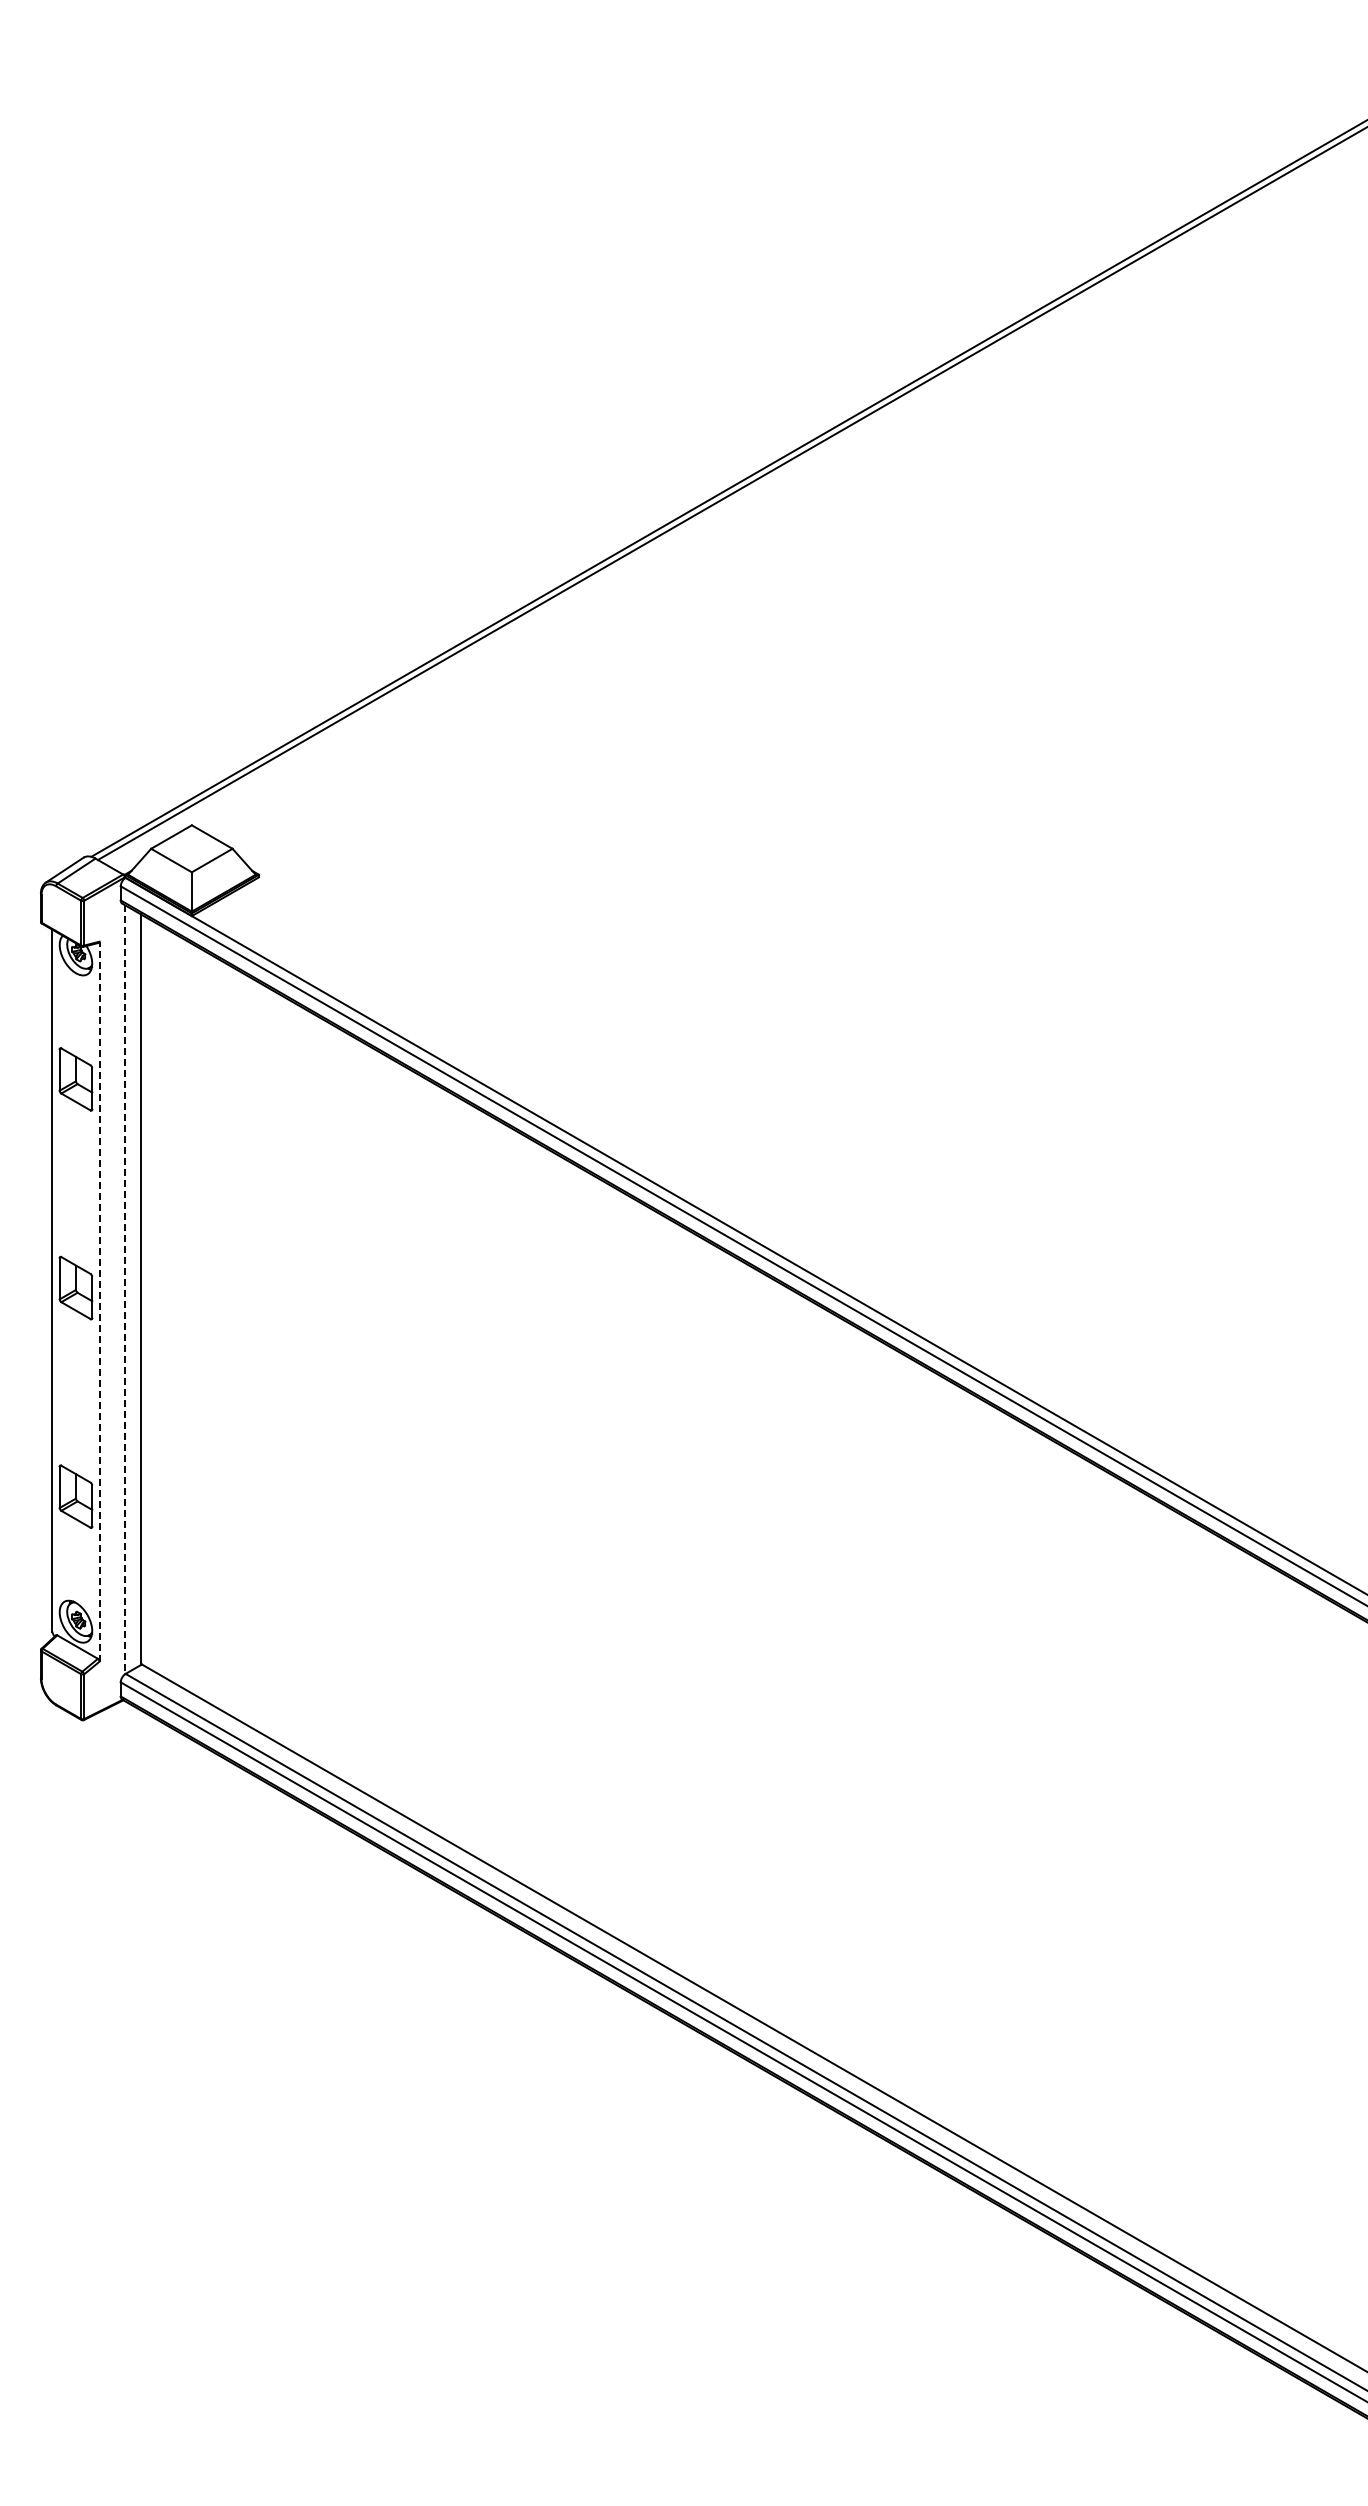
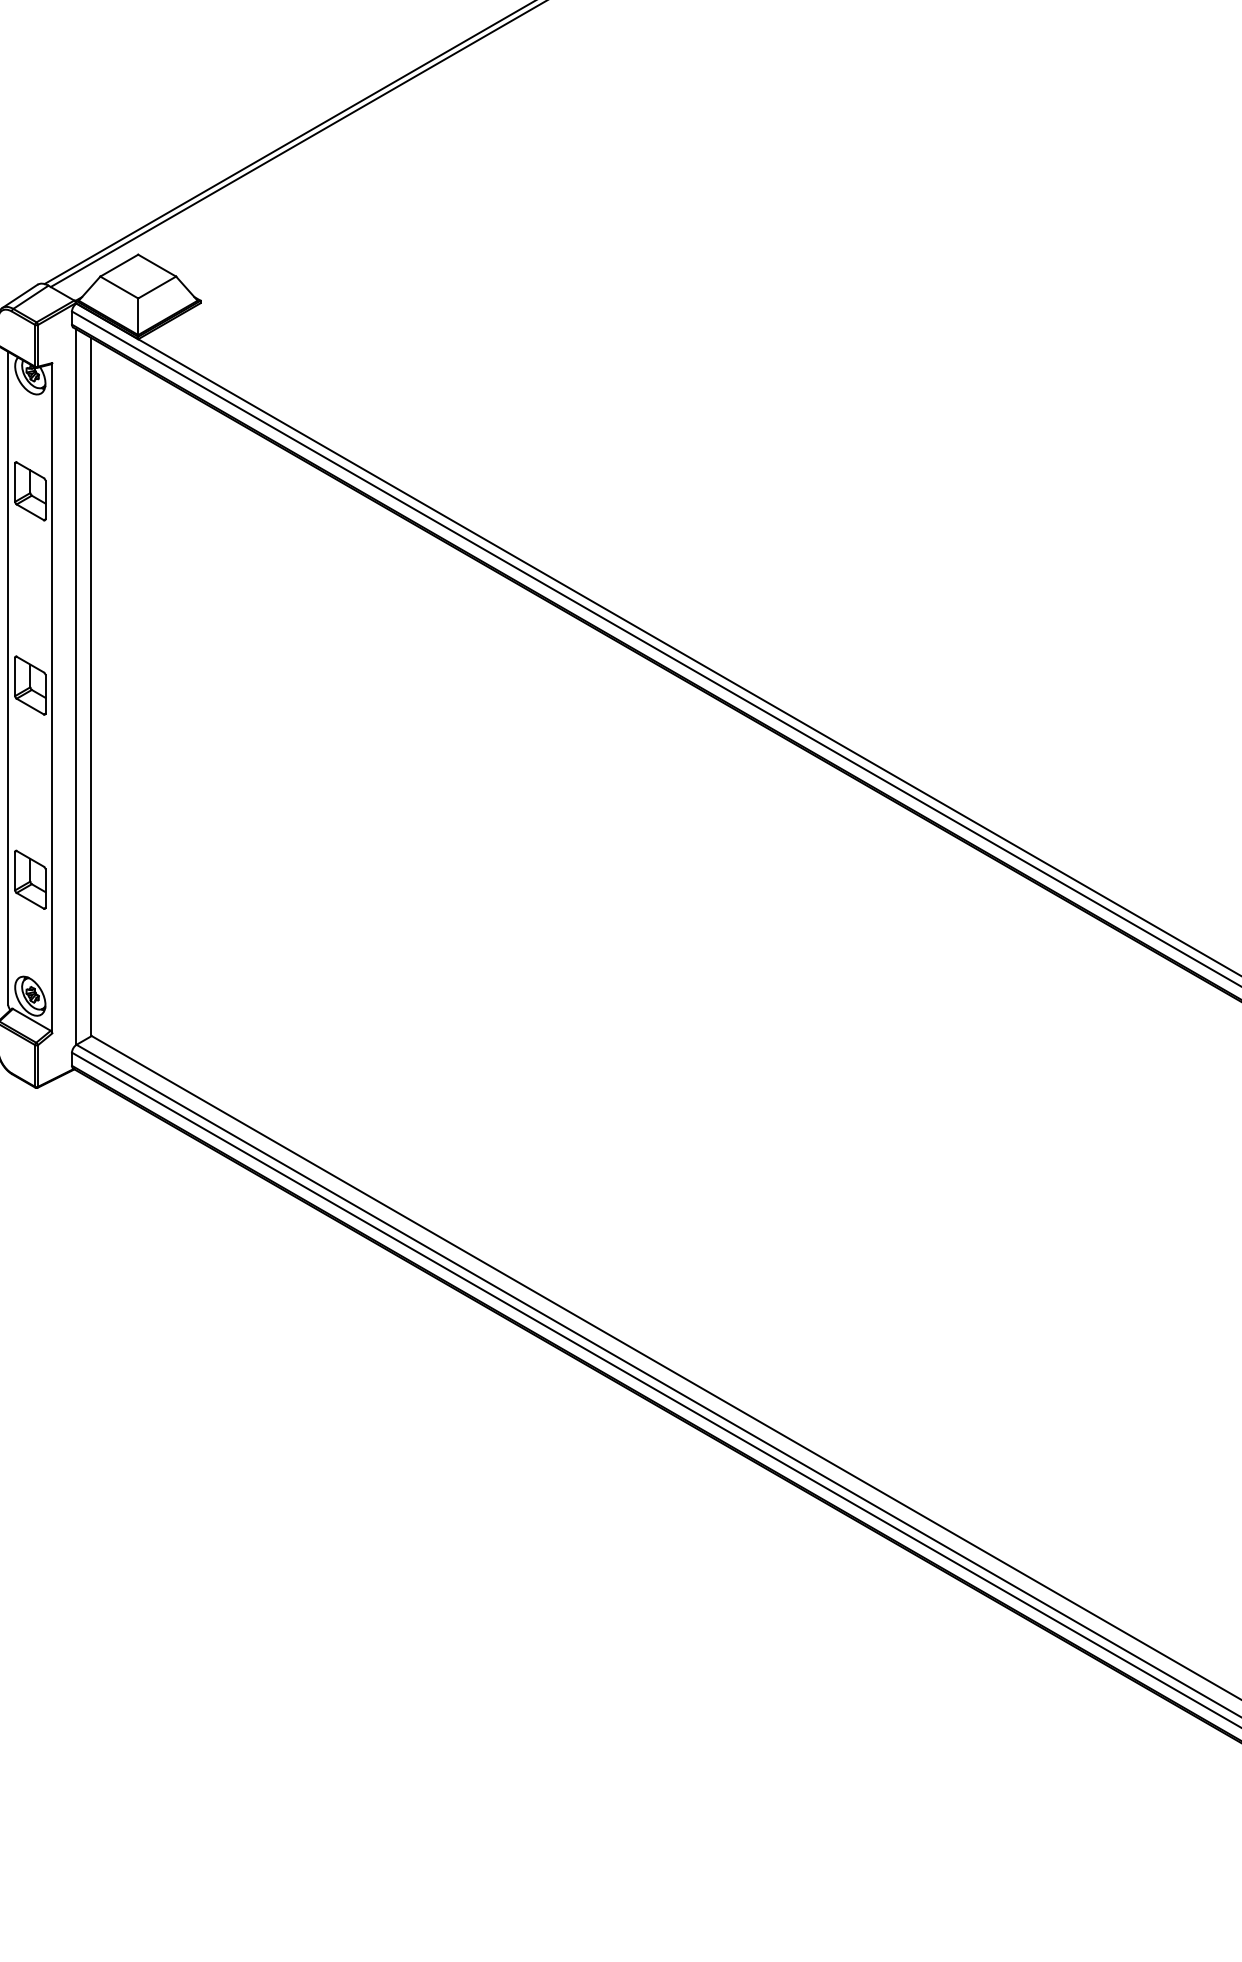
line: (124, 1289) -> (75, 686), dashed -> solid
line: (99, 1301) -> (52, 698), dashed -> solid

